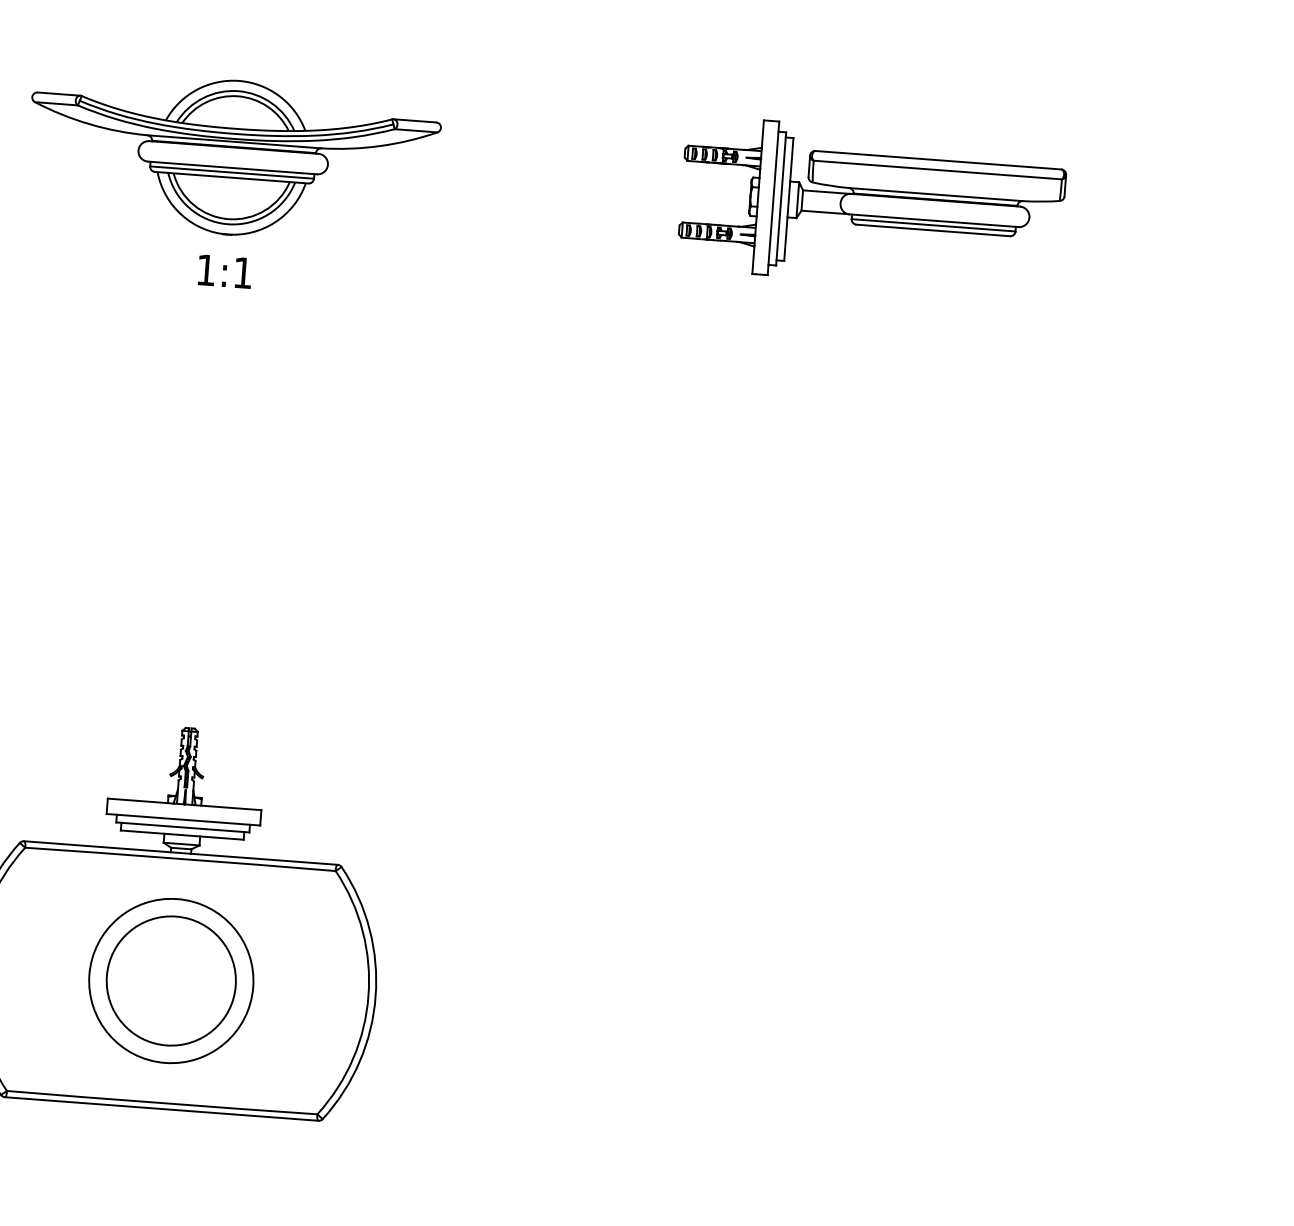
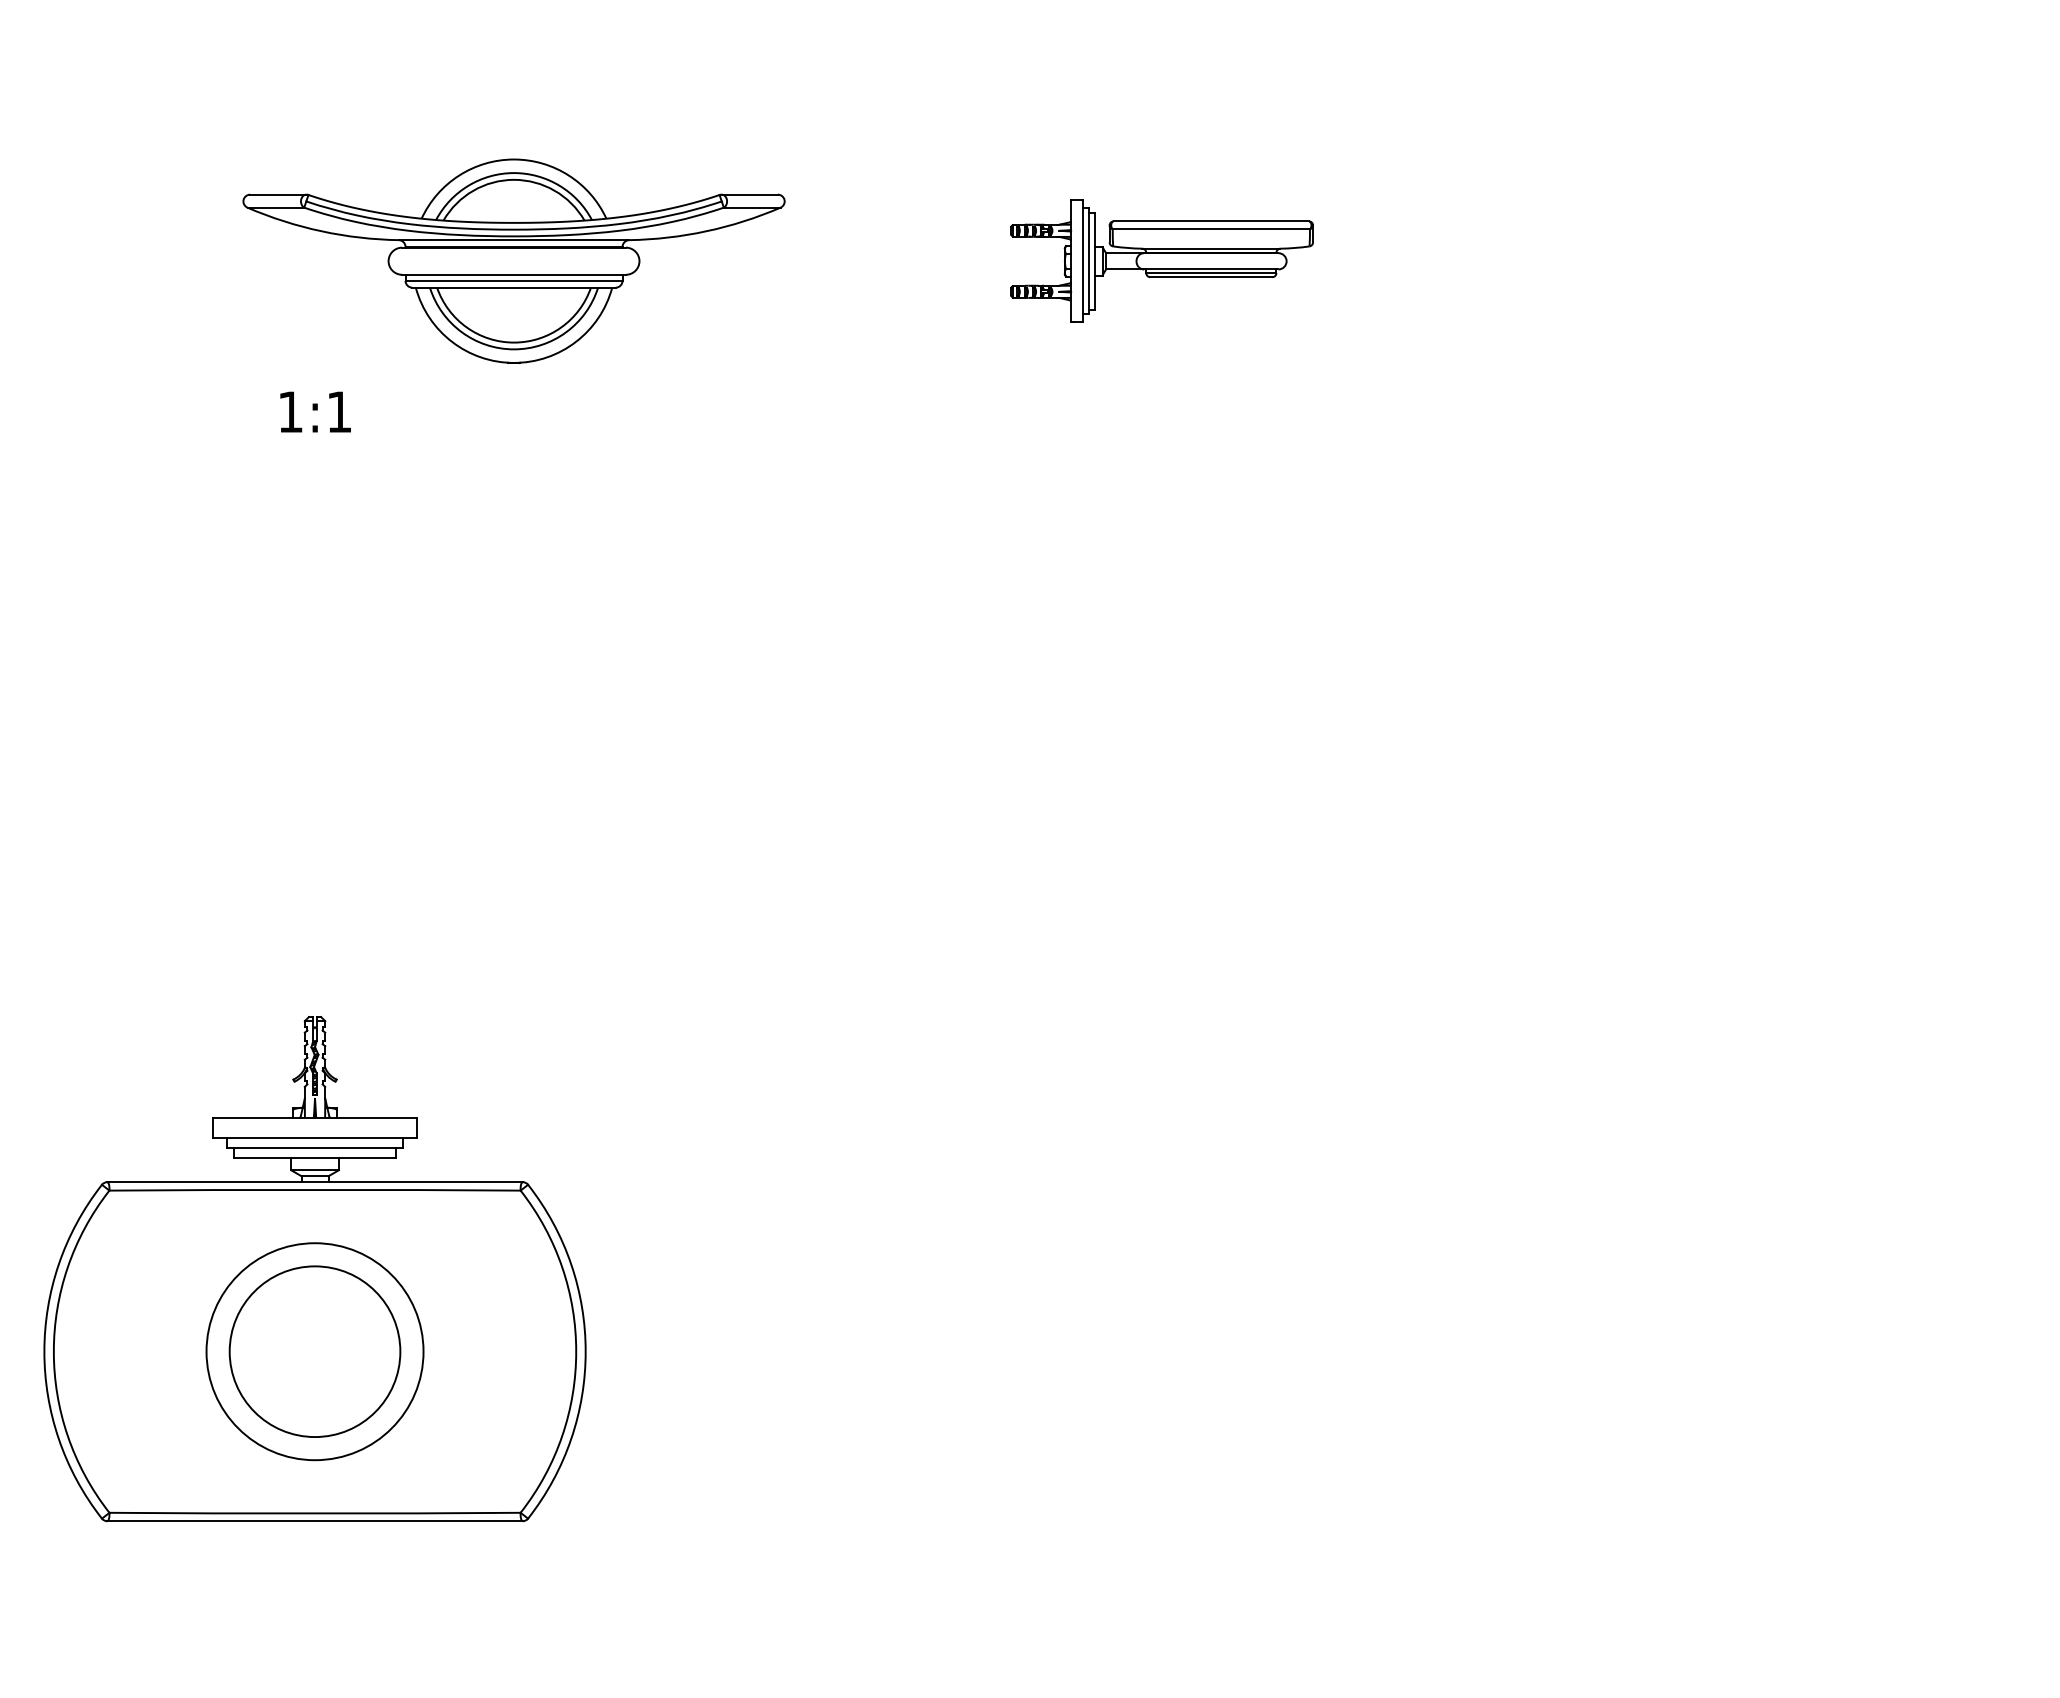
part: (232, 157) -> (513, 260), moved
part: (872, 205) -> (1161, 261), size x0.6

